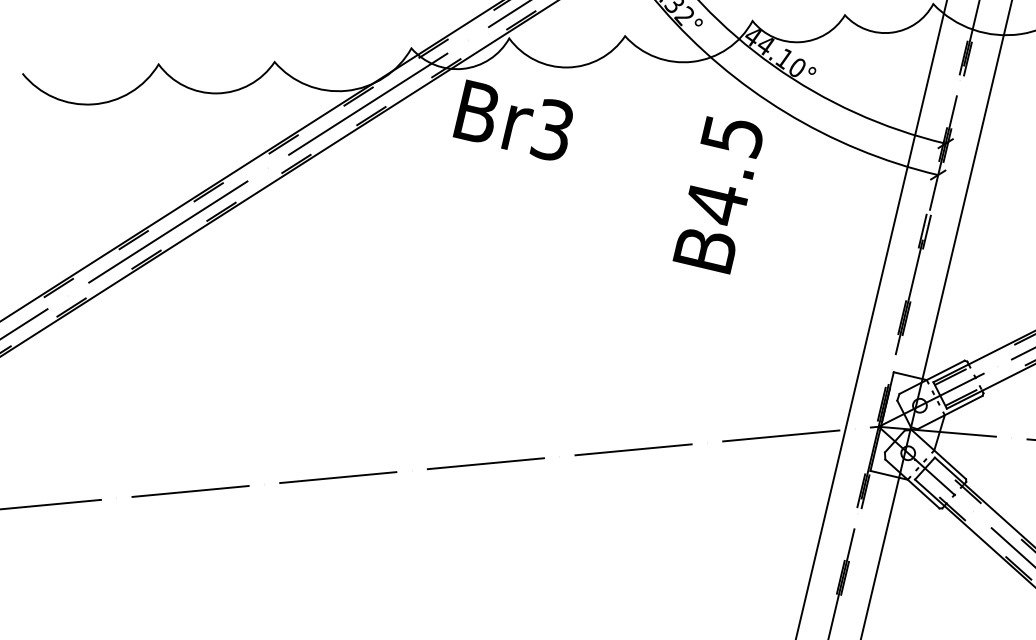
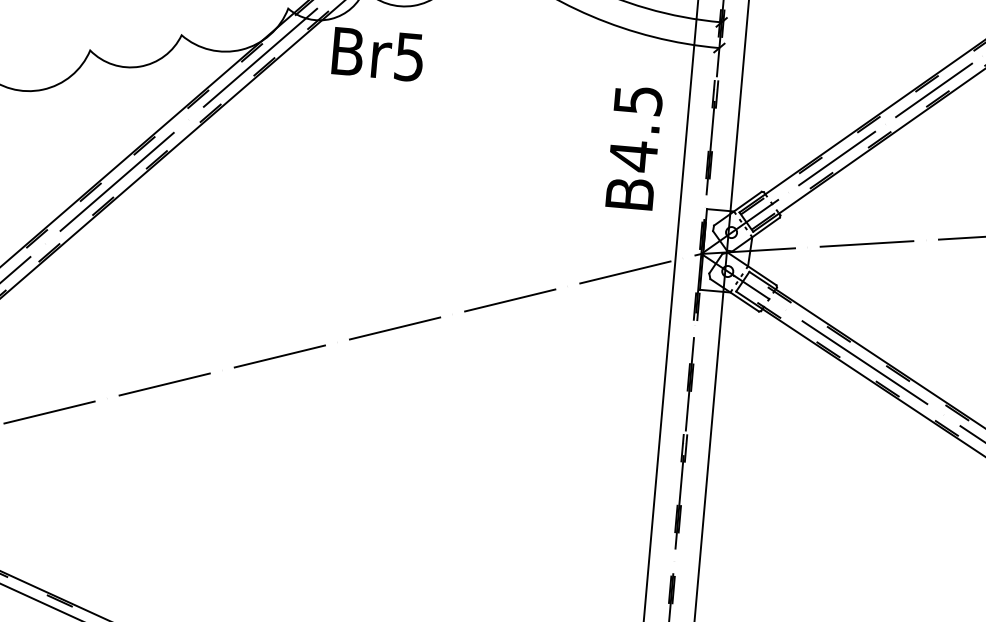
text: (551, 129) -> (408, 56), Br3 -> Br5
text: (718, 194) -> (633, 148), moved

